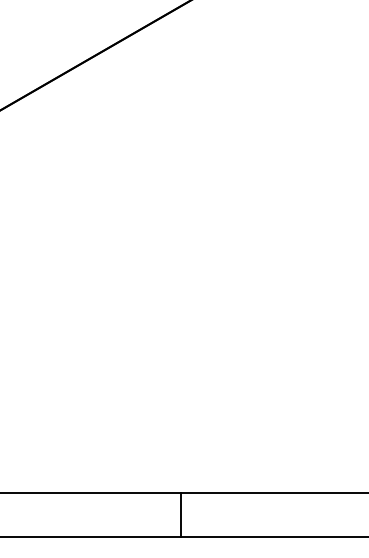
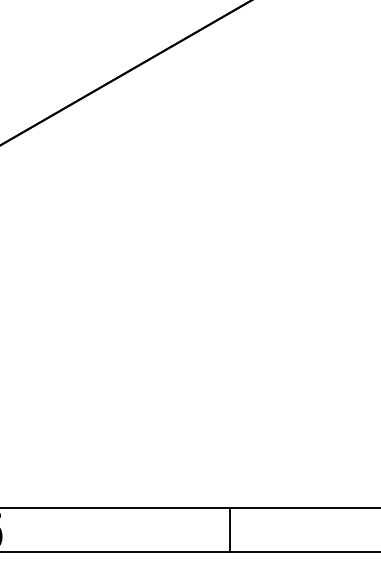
line: (181, 515) -> (230, 530), moved

